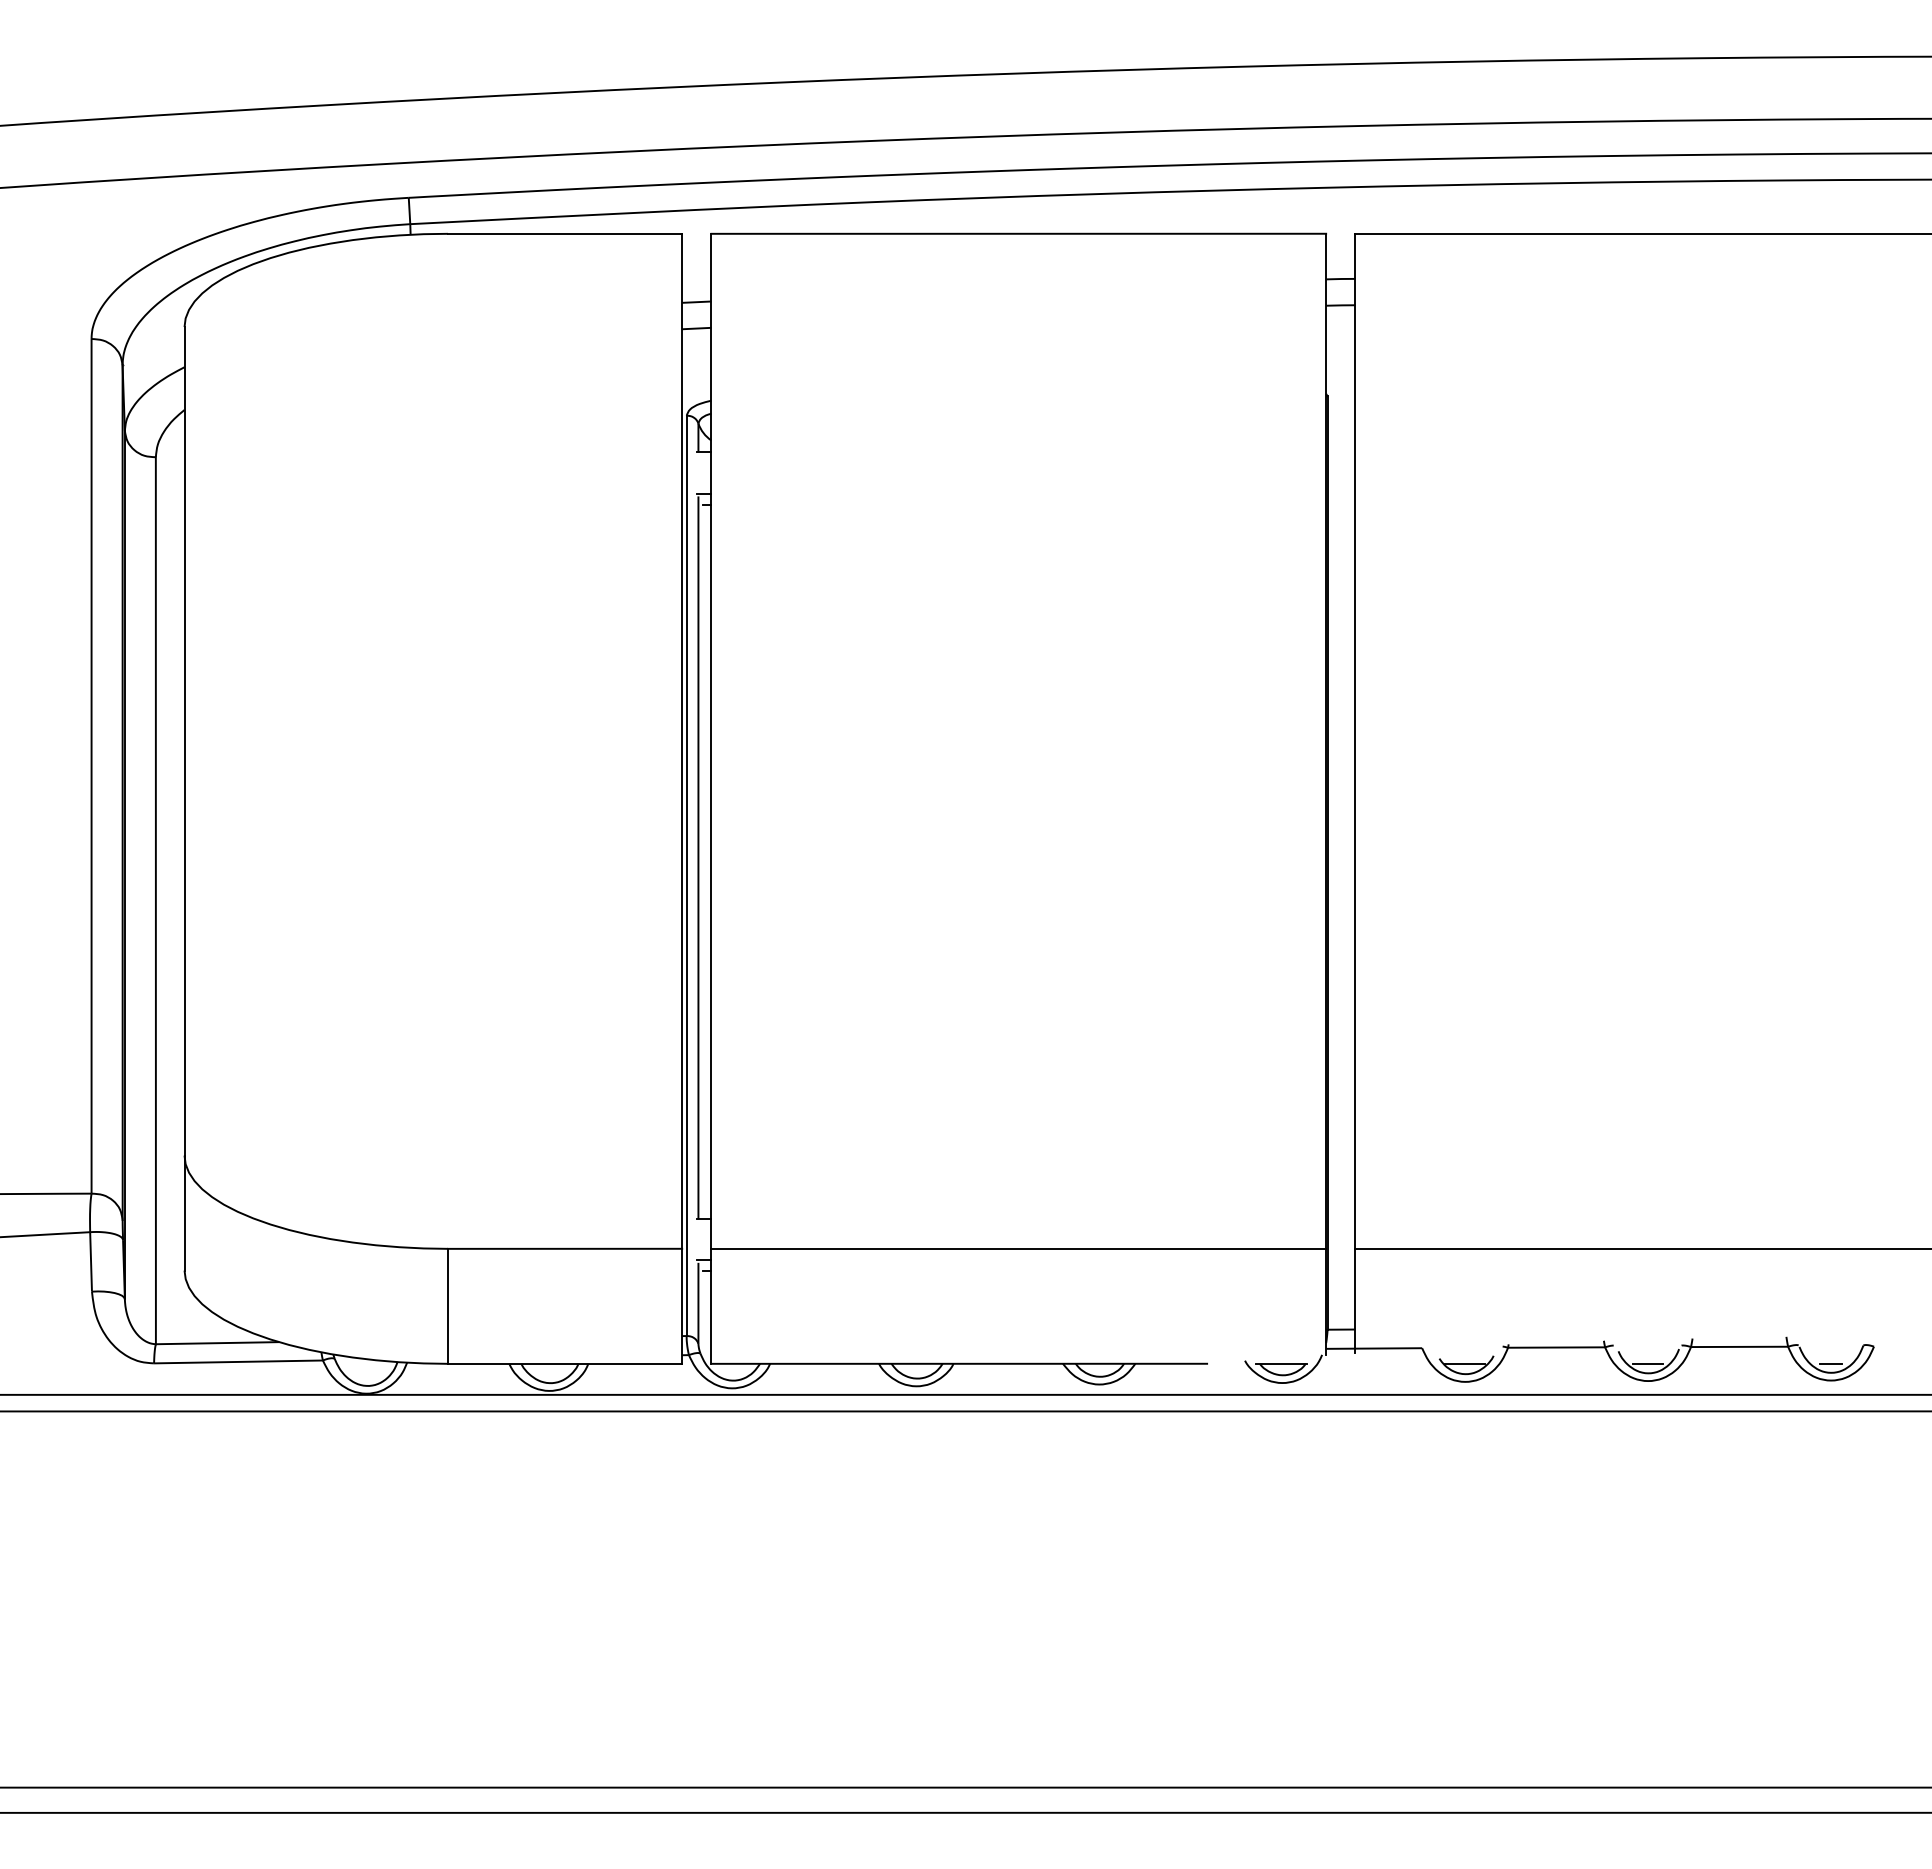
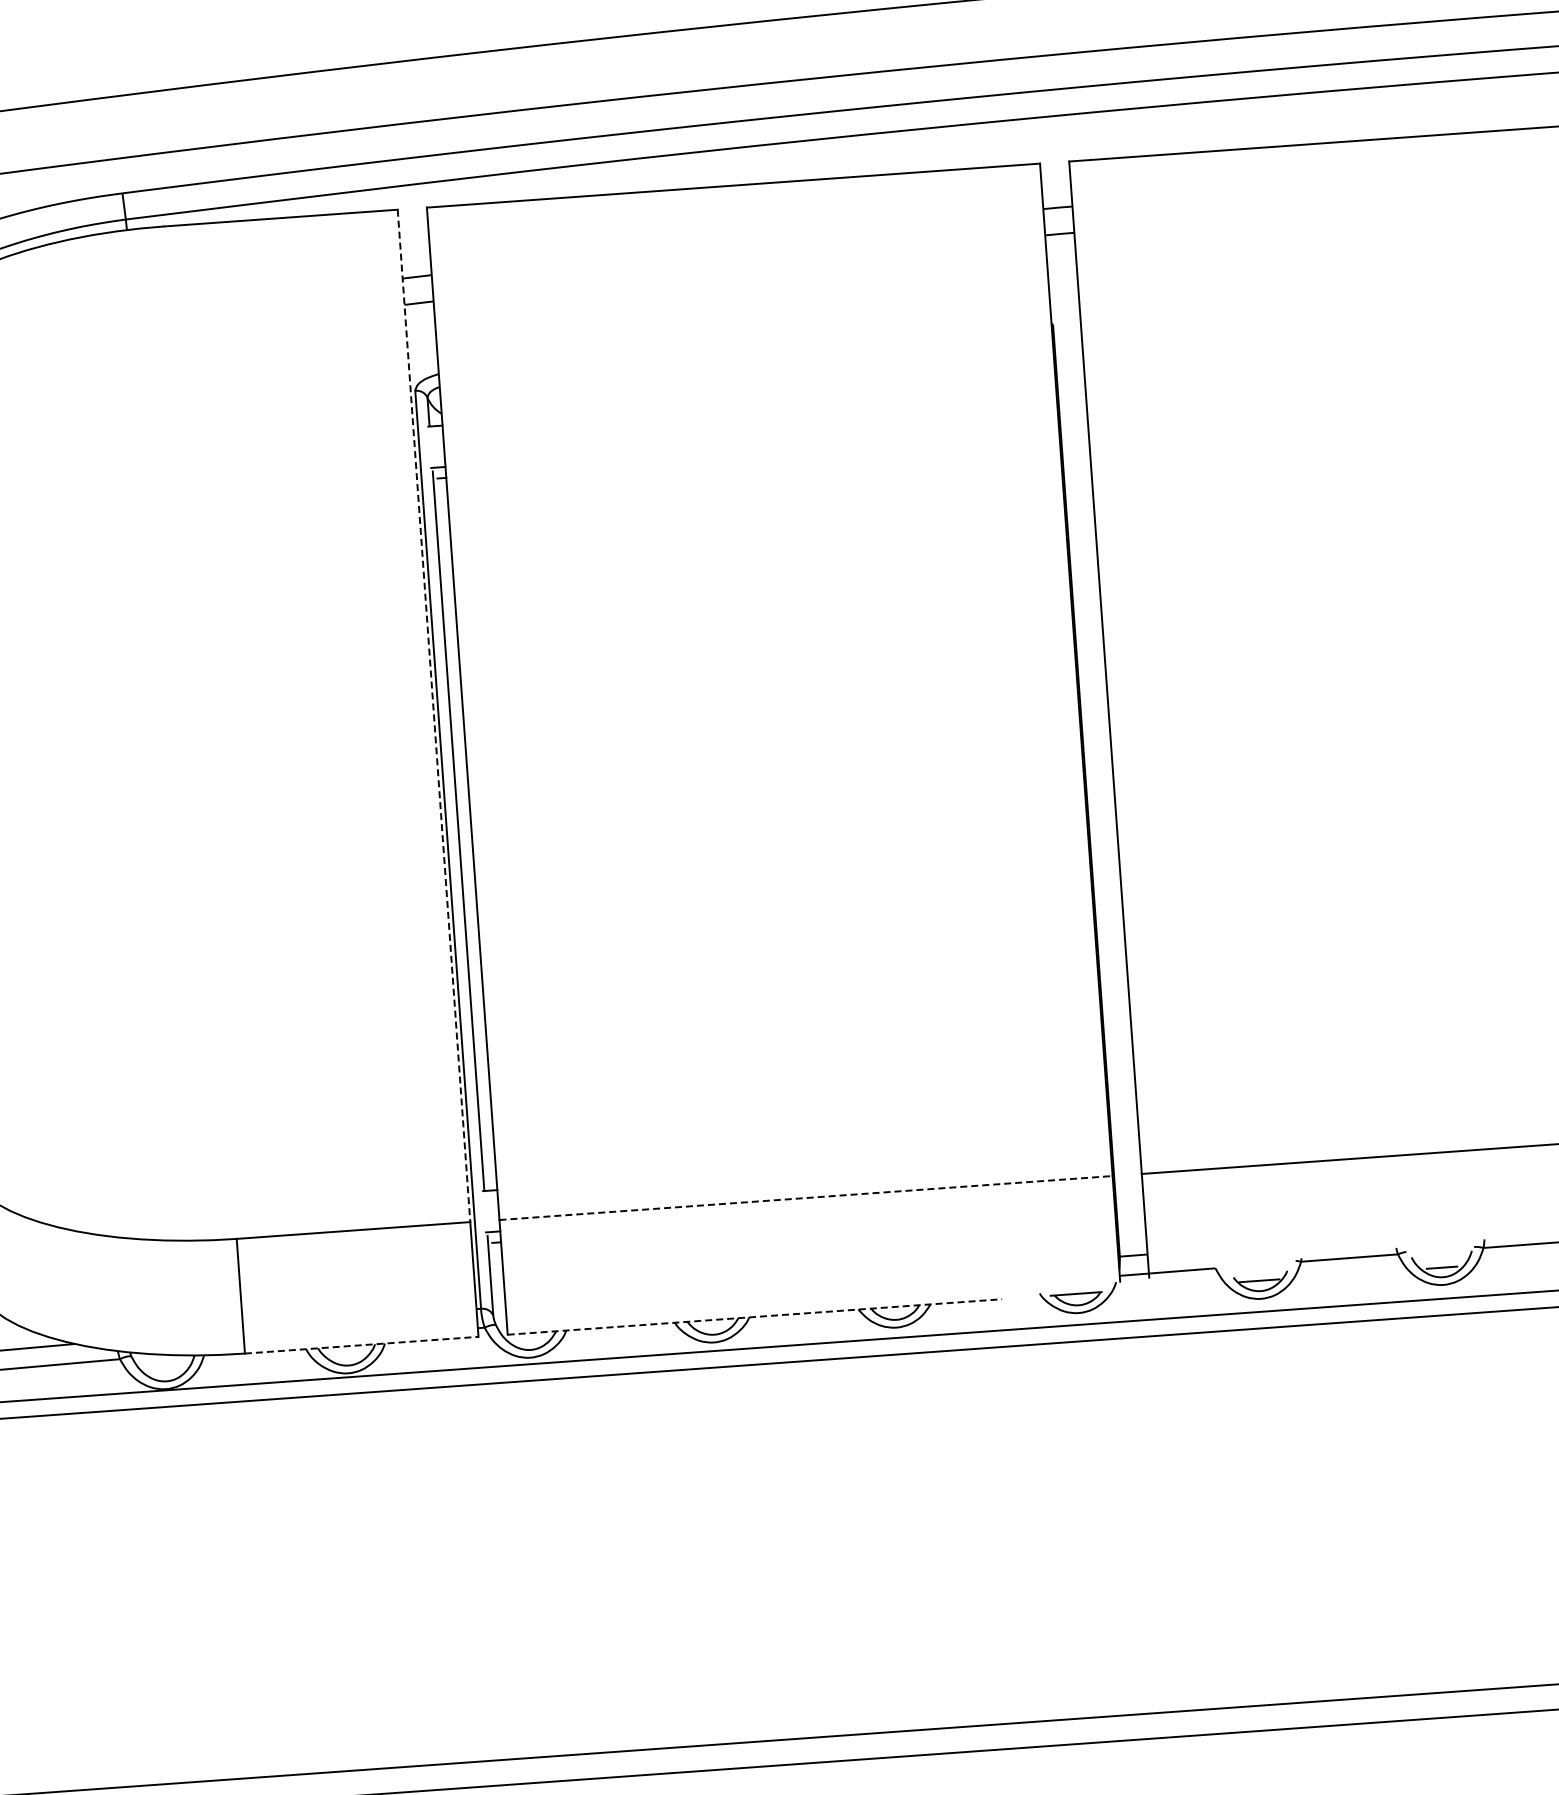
line: (682, 741) -> (434, 716), solid -> dashed
line: (1019, 1248) -> (806, 1197), solid -> dashed
line: (565, 1363) -> (362, 1344), solid -> dashed
line: (959, 1363) -> (755, 1316), solid -> dashed

